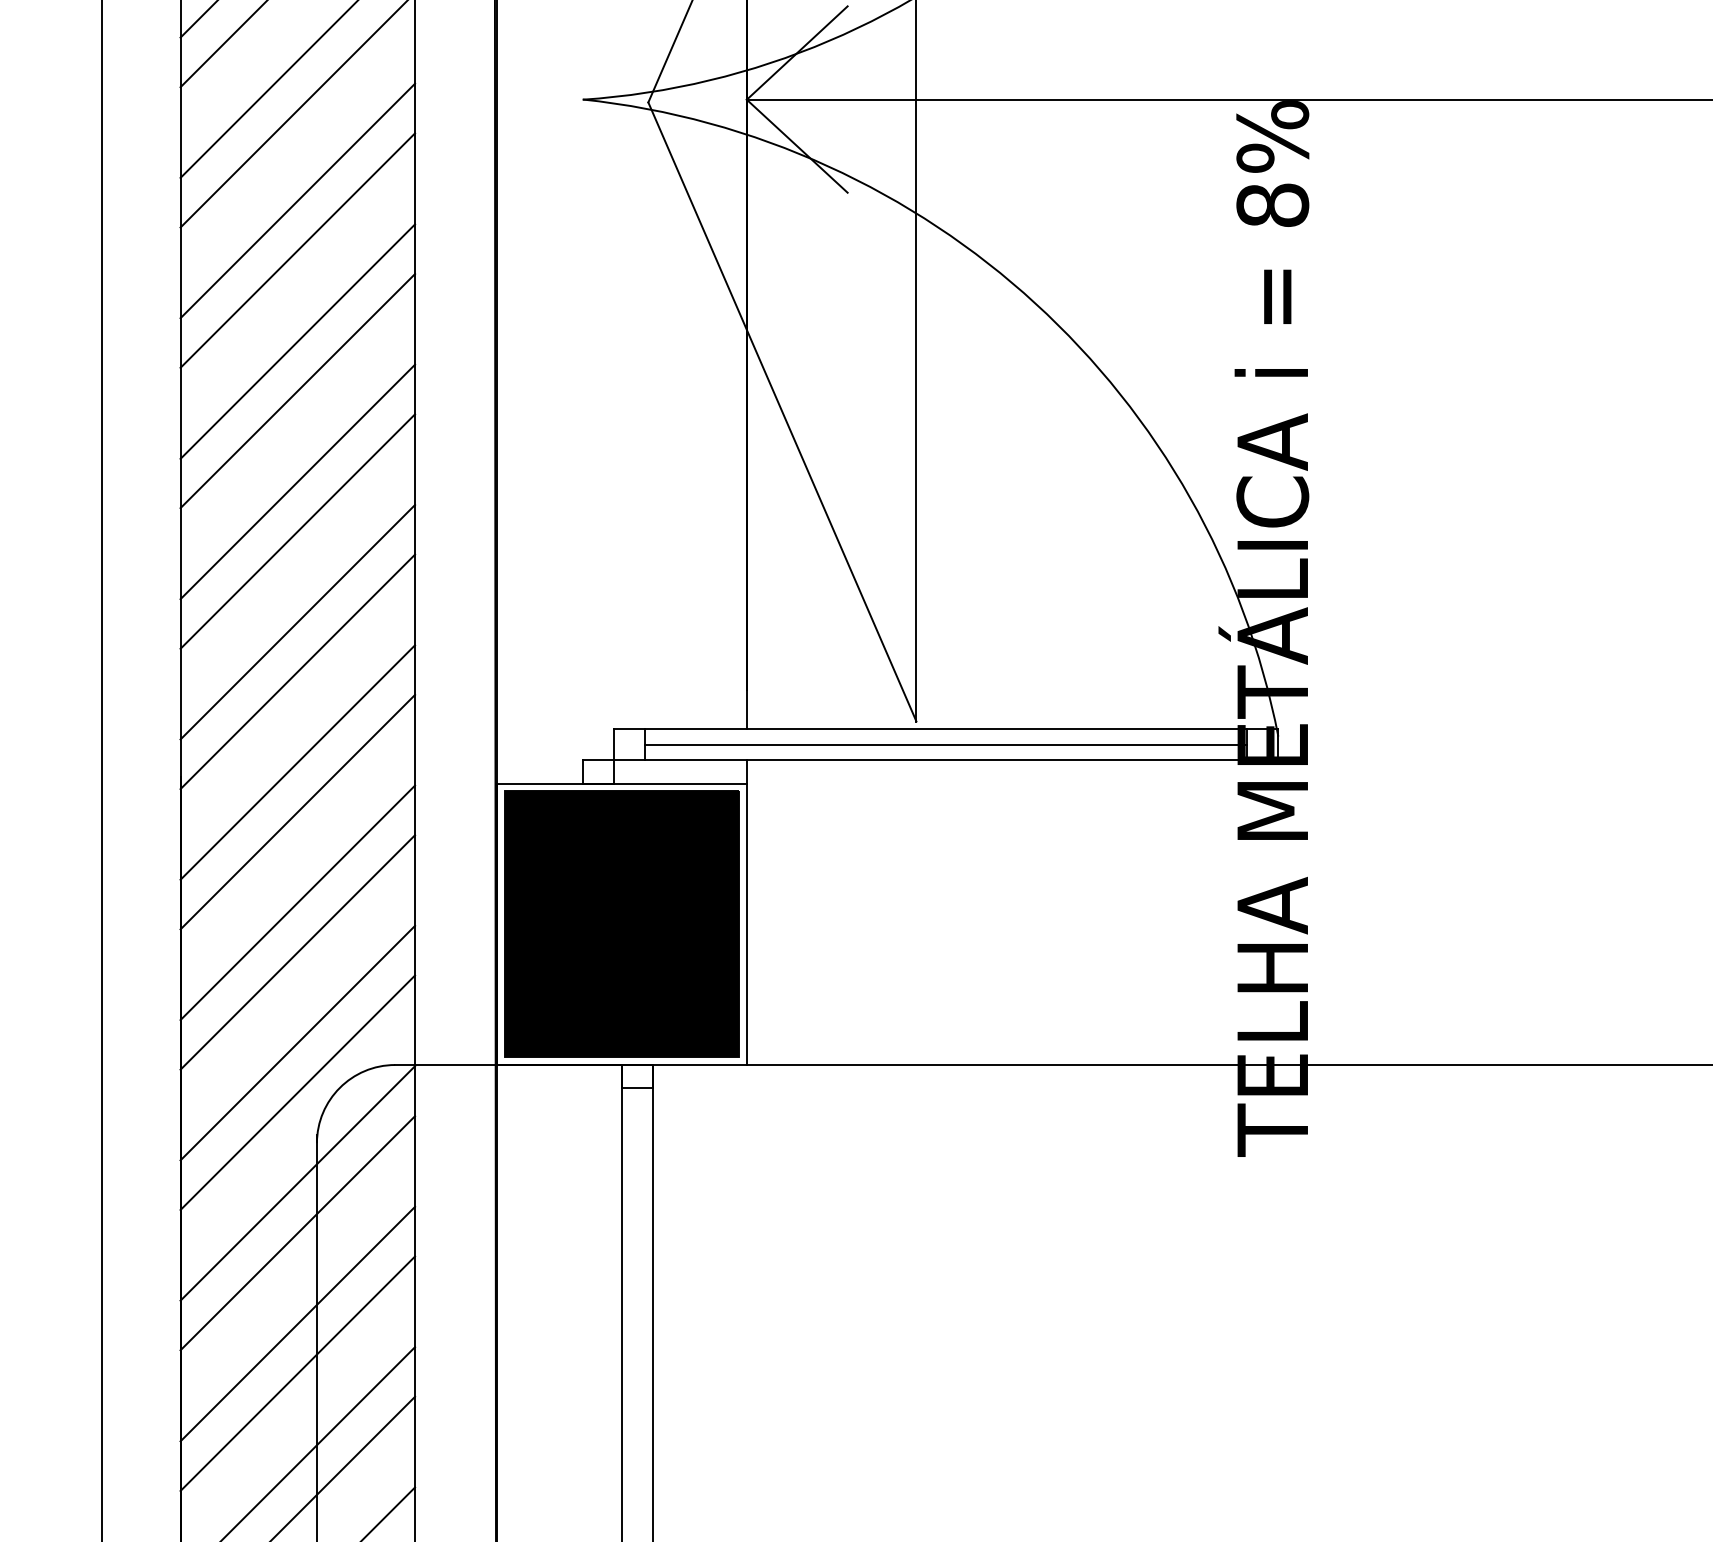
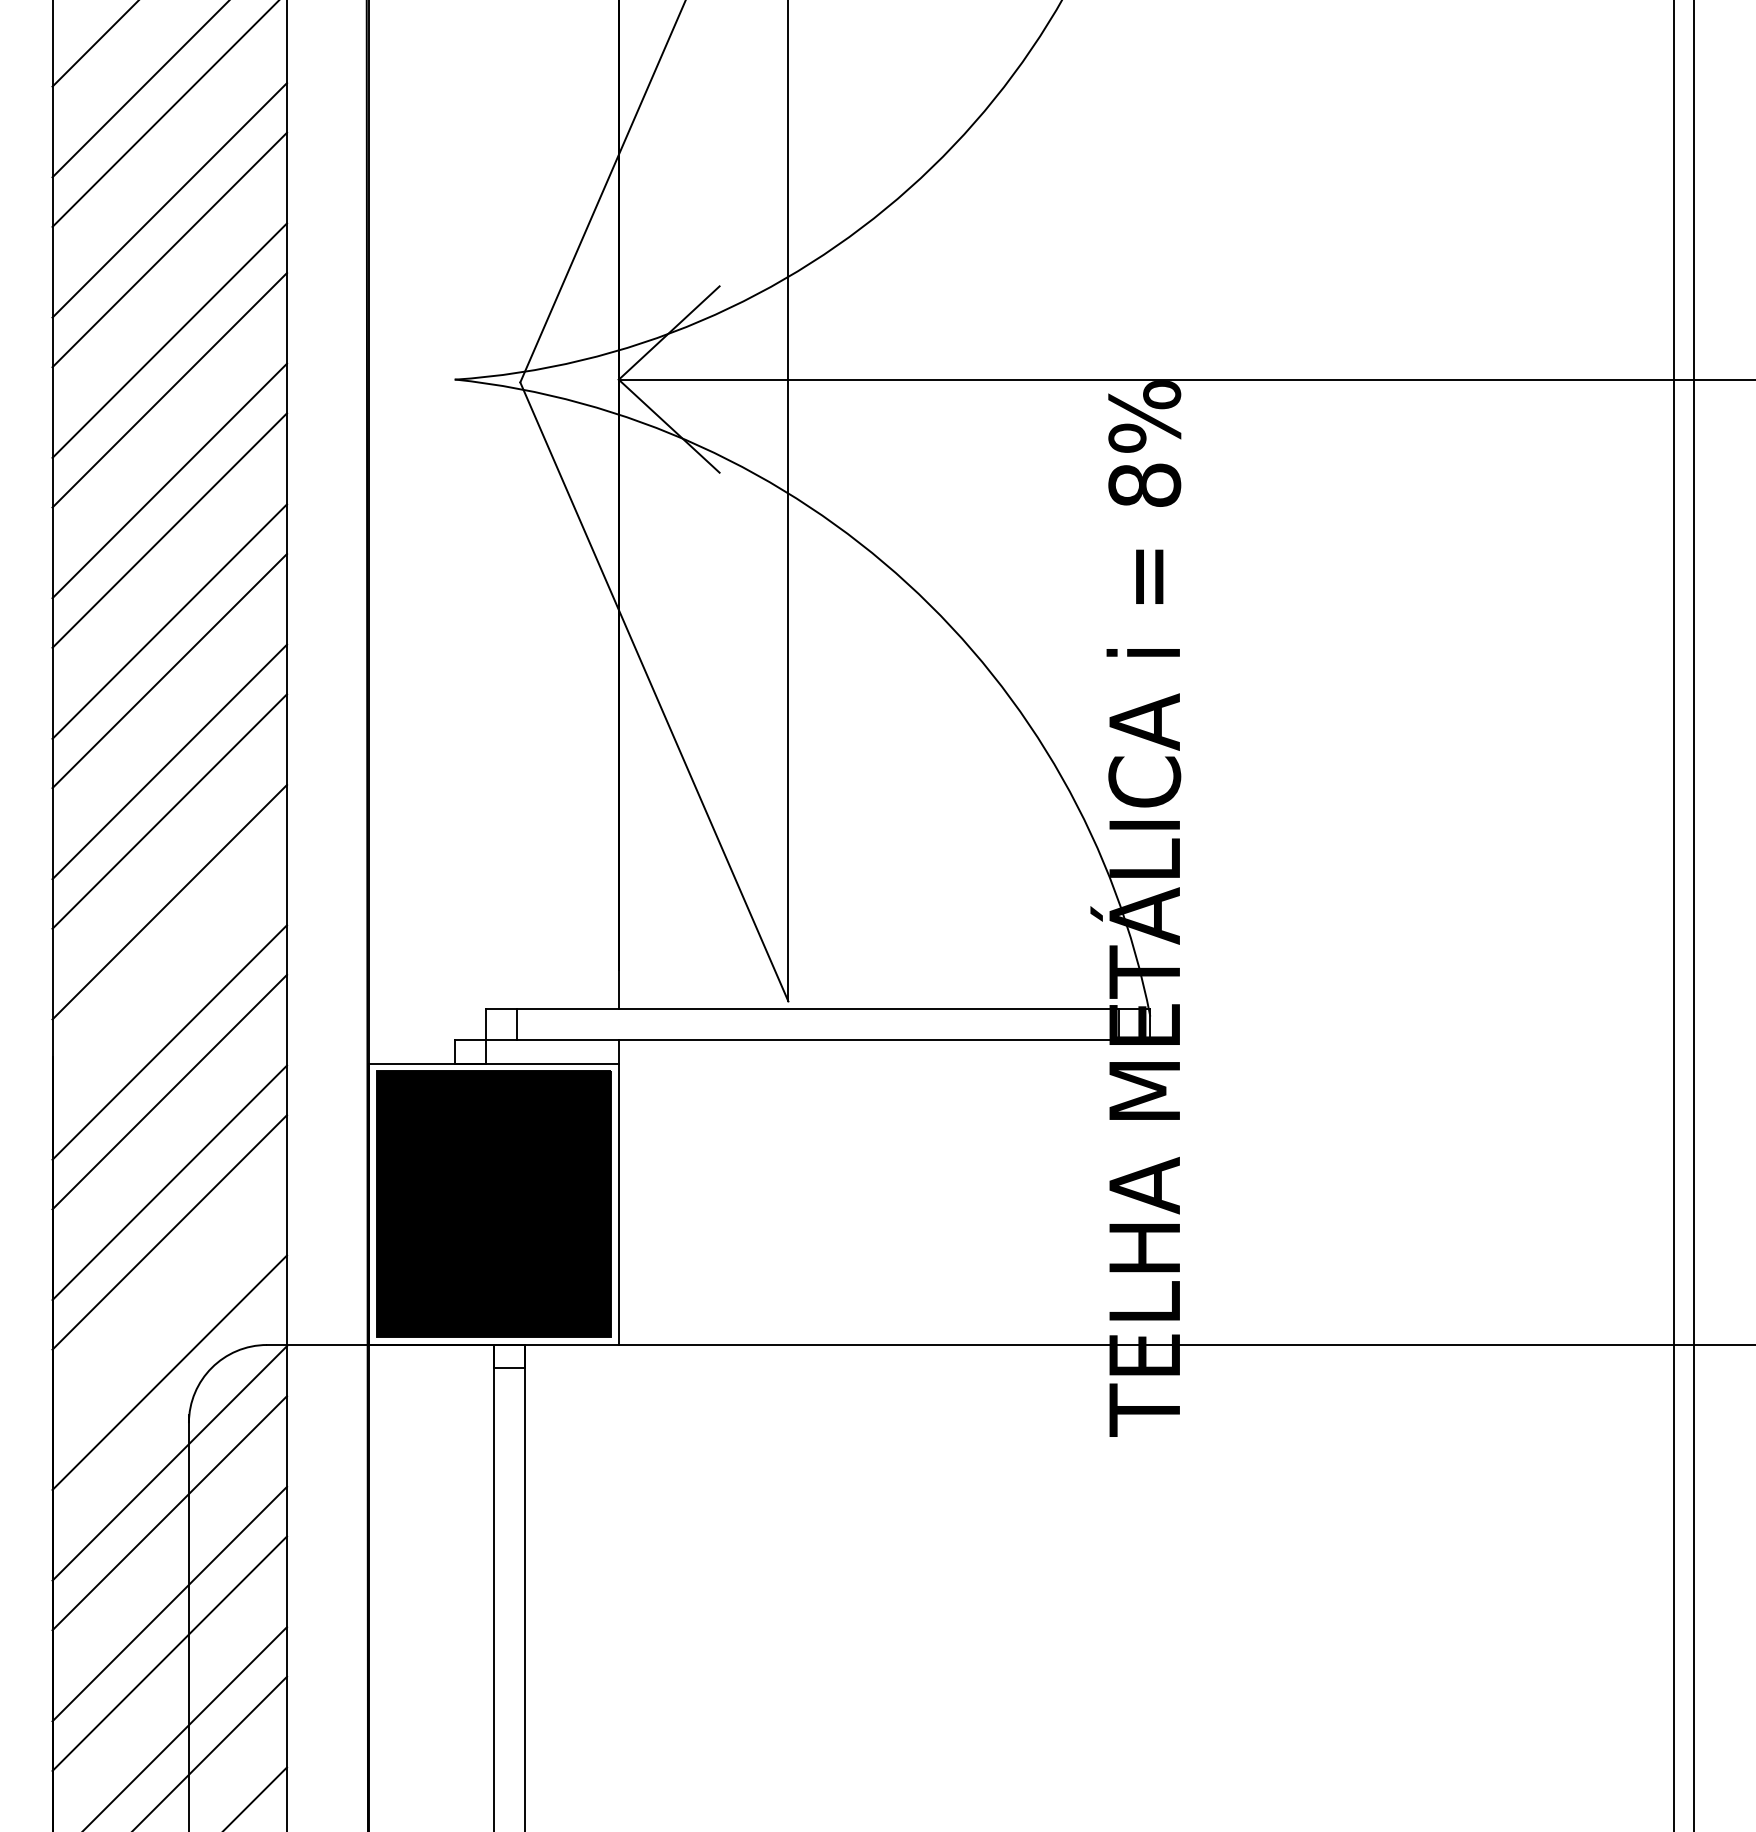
line: (297, 671) -> (169, 951), removed
line: (946, 744) -> (818, 1024), removed
line: (297, 1042) -> (169, 1322), removed

